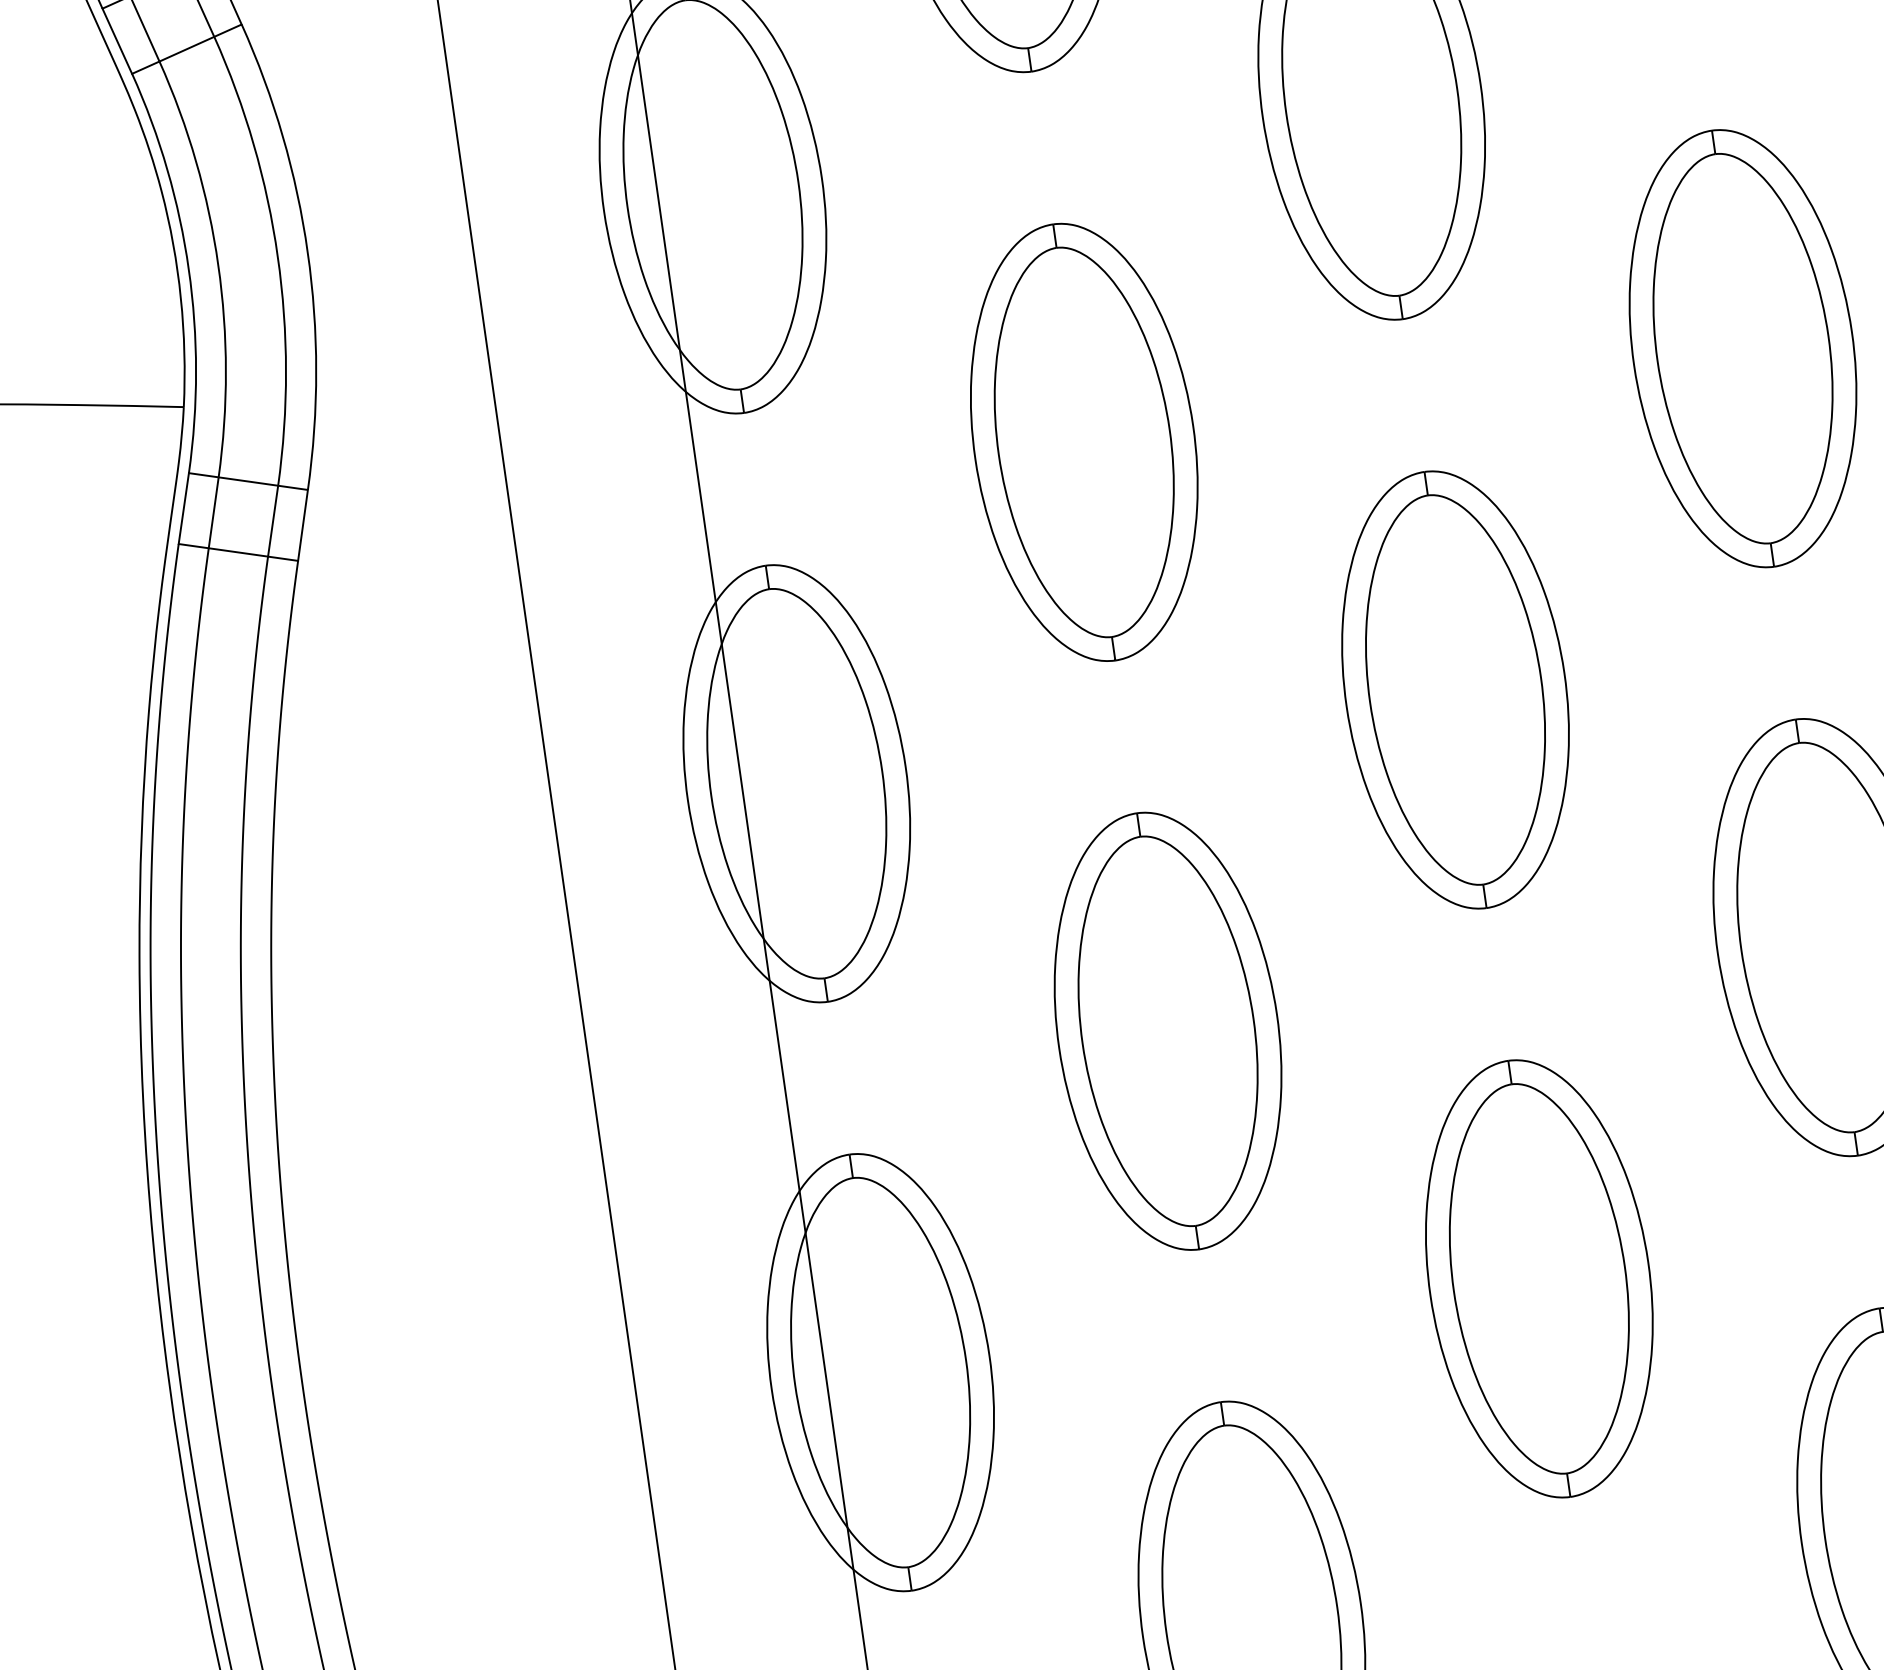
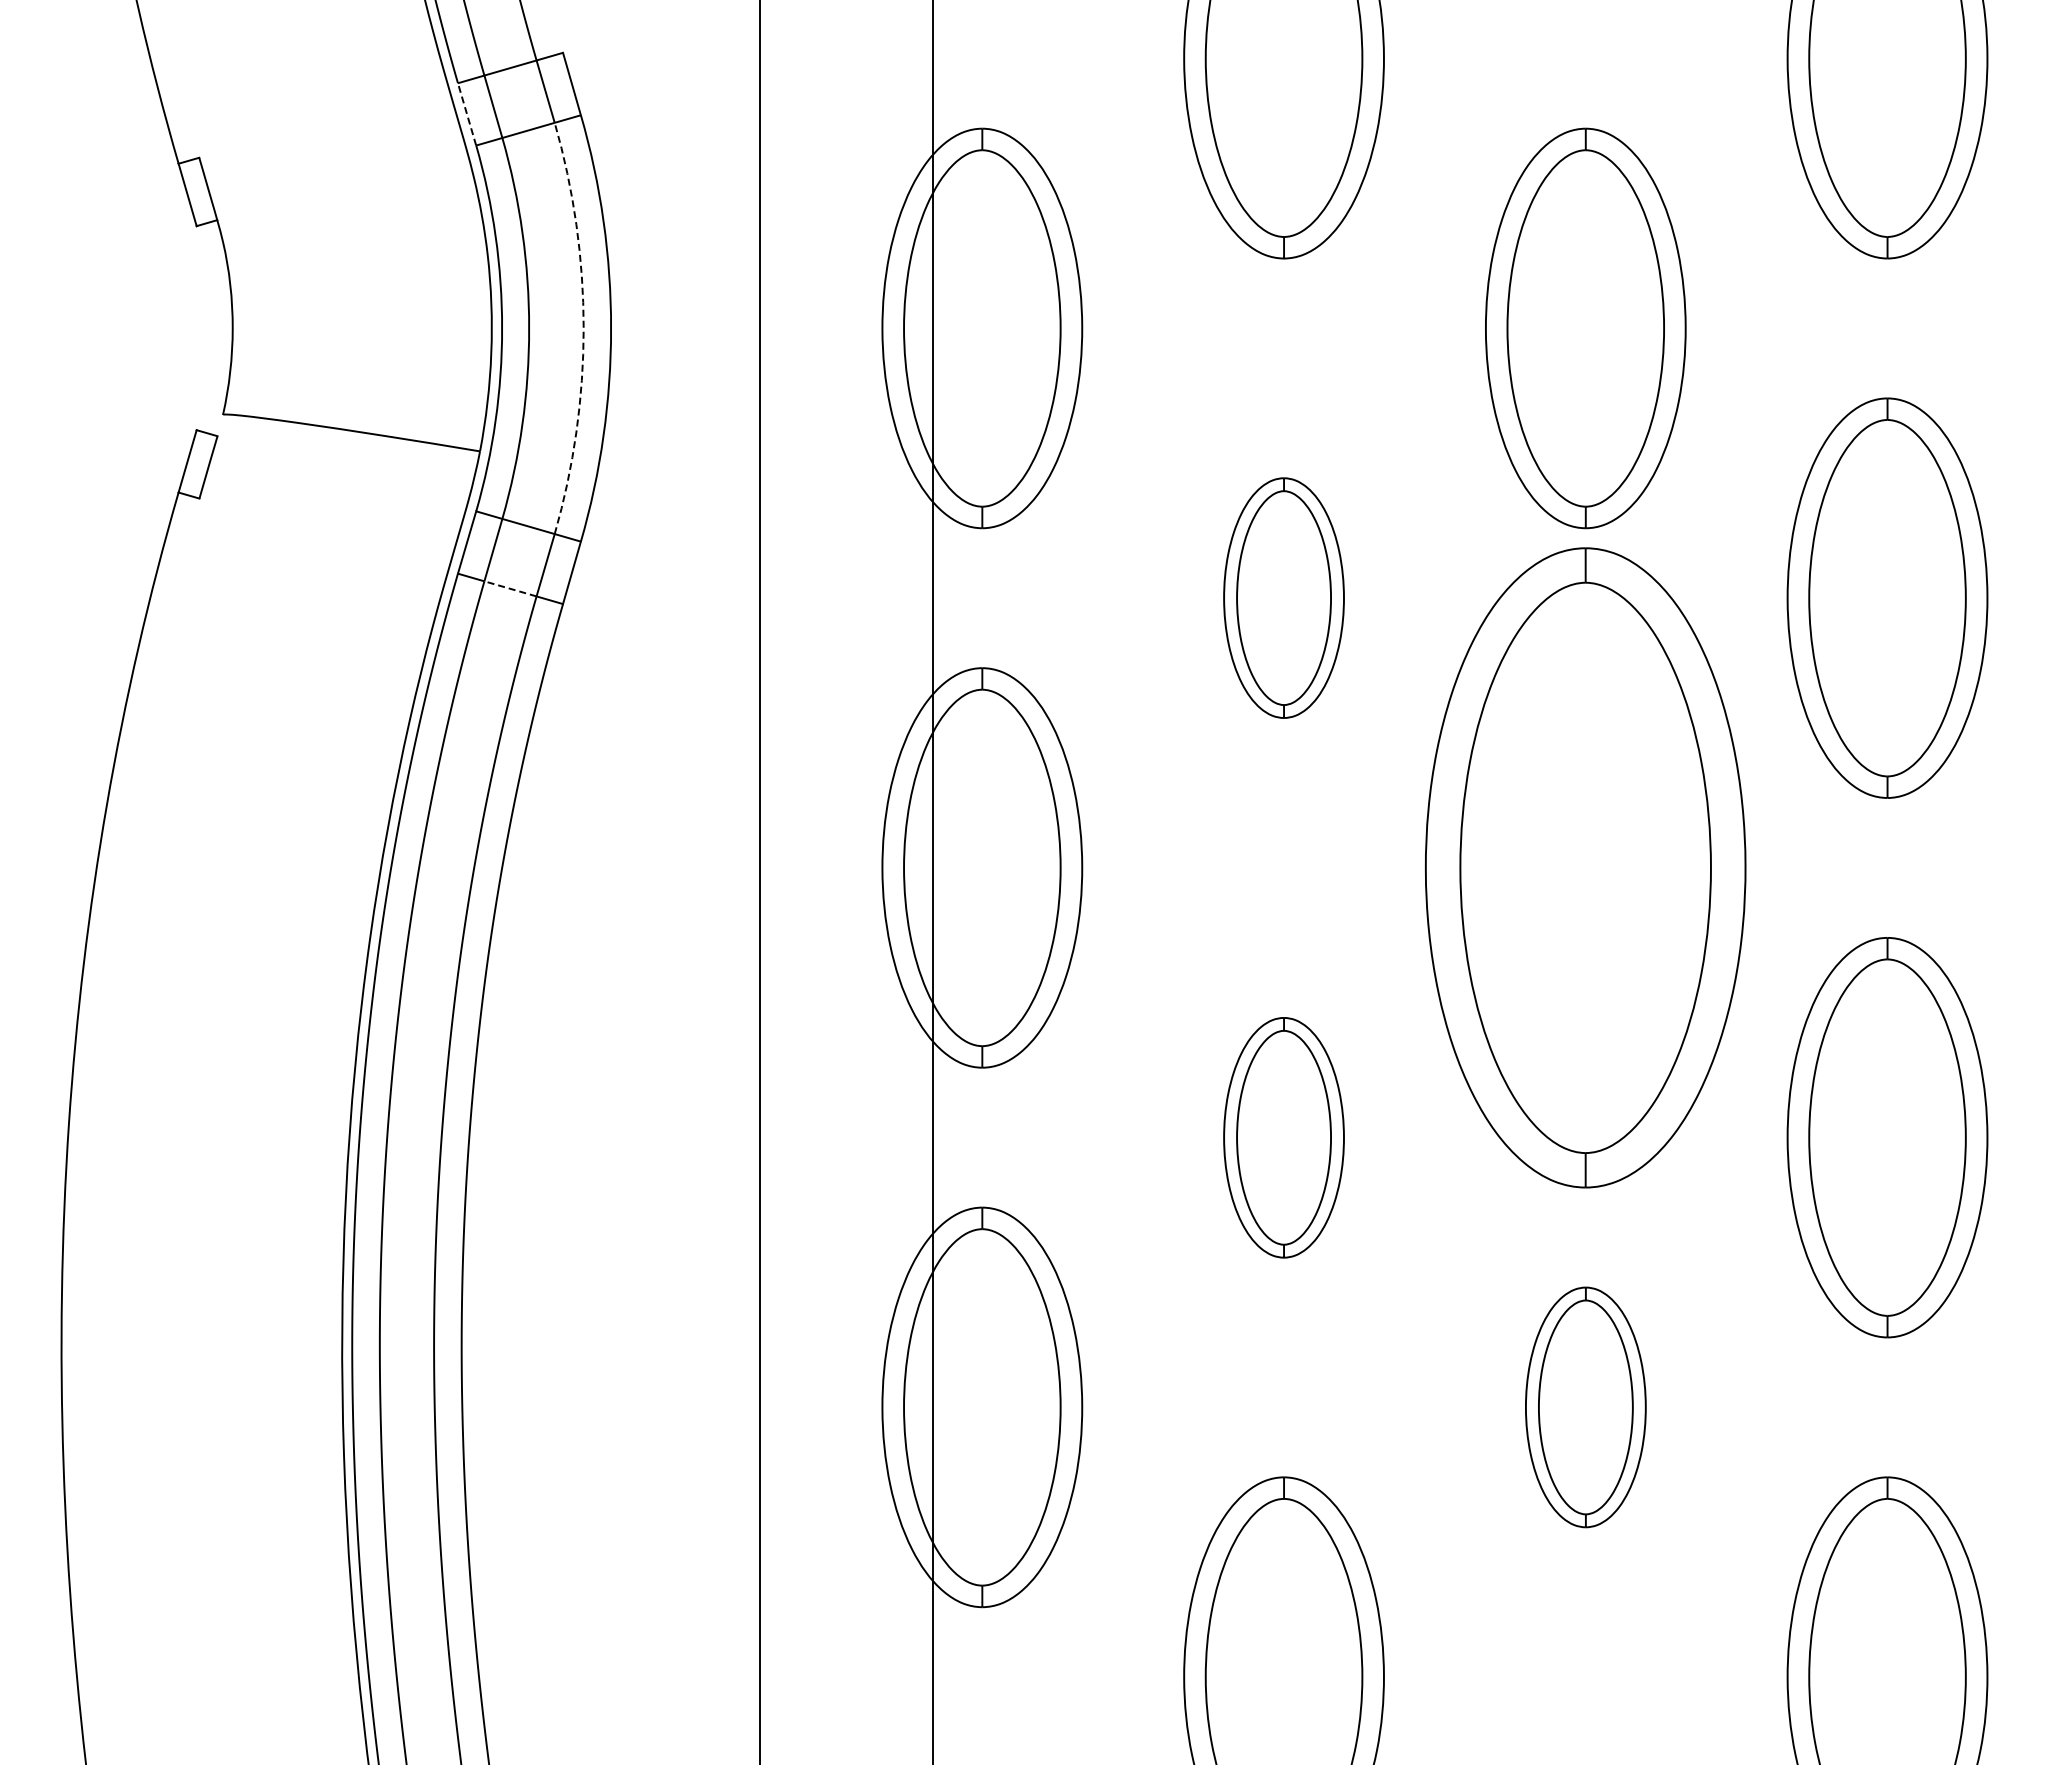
line: (116, 40) -> (466, 113), solid -> dashed
arc: (277, 256) -> (583, 328), solid -> dashed
part: (1083, 441) -> (1283, 597), size x0.6
line: (238, 552) -> (510, 588), solid -> dashed
part: (1455, 689) -> (1585, 867), size x1.6
part: (1167, 1031) -> (1283, 1137), size x0.6
part: (1539, 1279) -> (1585, 1407), size x0.6

